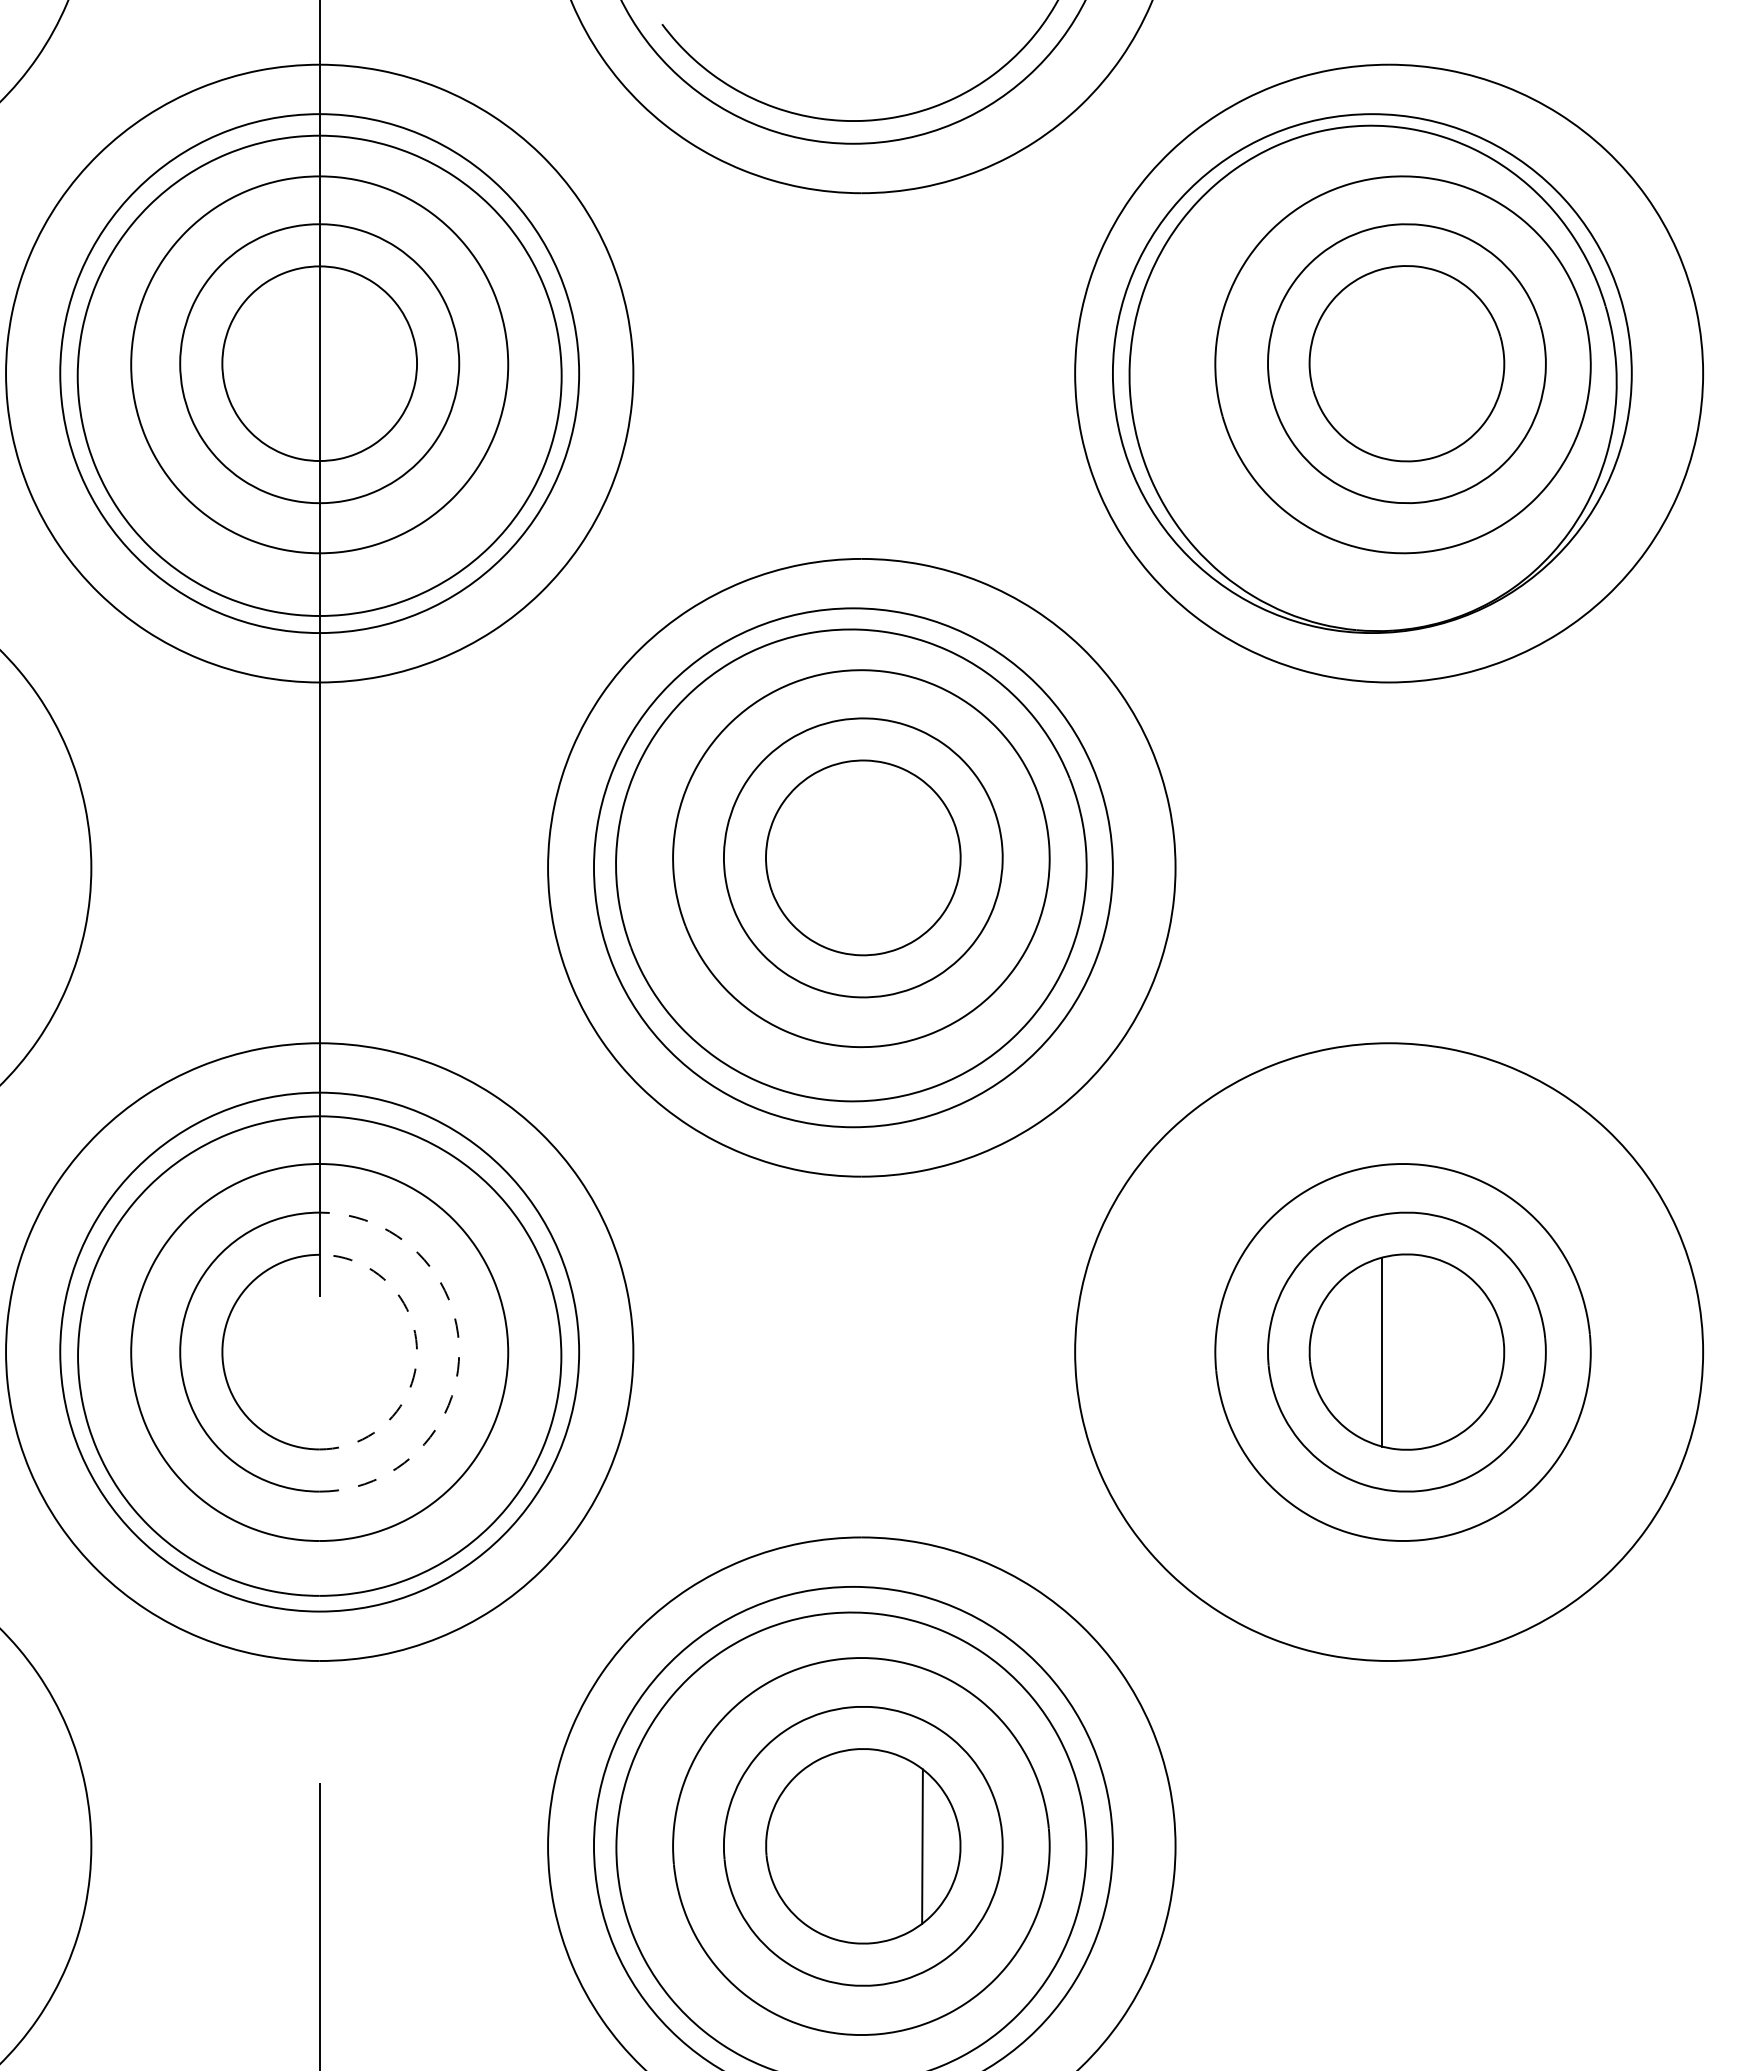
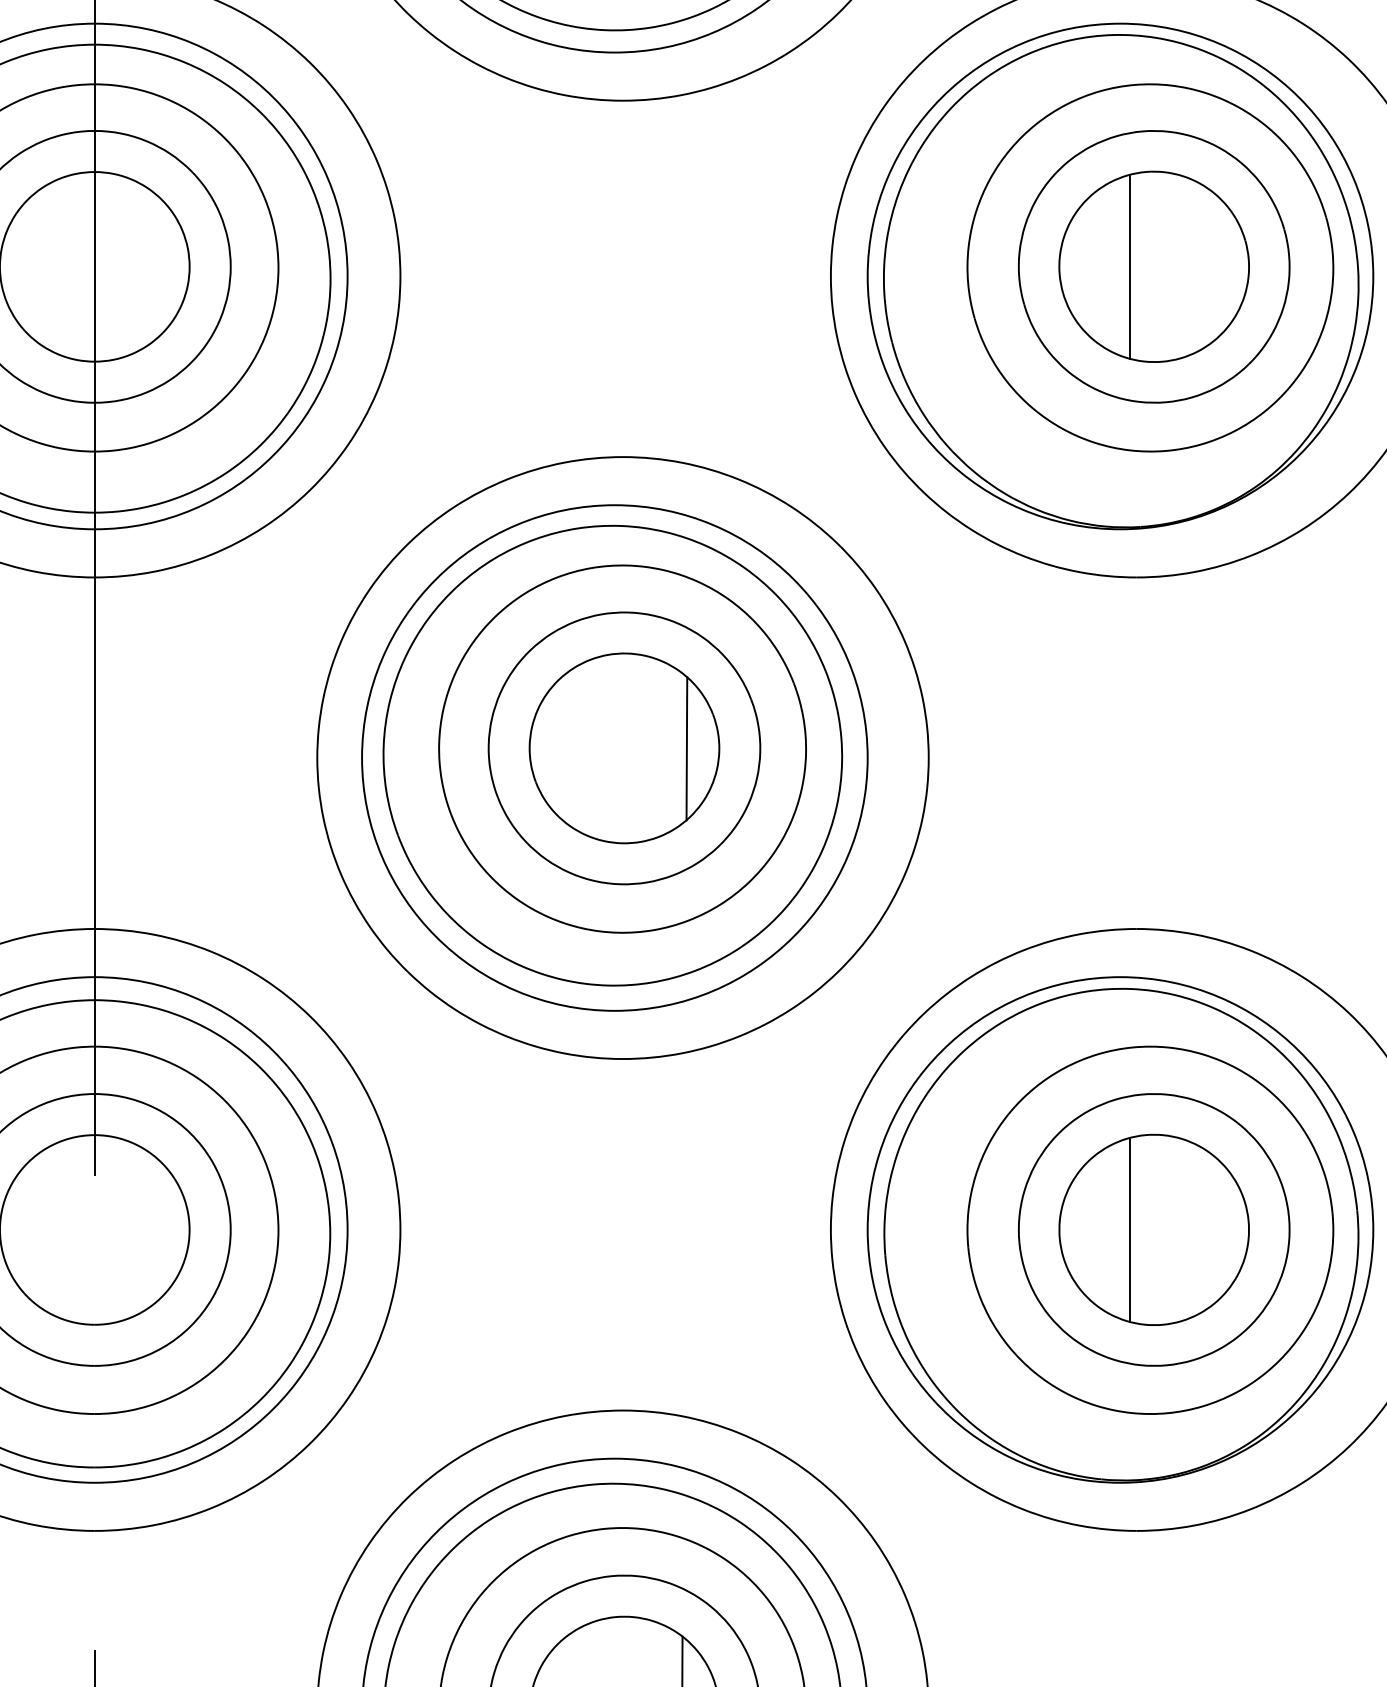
line: (1382, 363) -> (1130, 266), added
line: (927, 857) -> (687, 747), added
part: (1372, 1351) -> (1120, 1229), added
arc: (417, 1352) -> (190, 1230), dashed -> solid
arc: (459, 1352) -> (231, 1230), dashed -> solid

